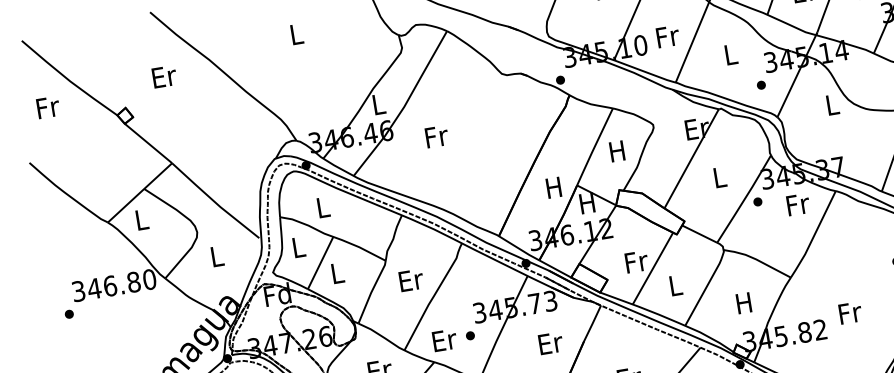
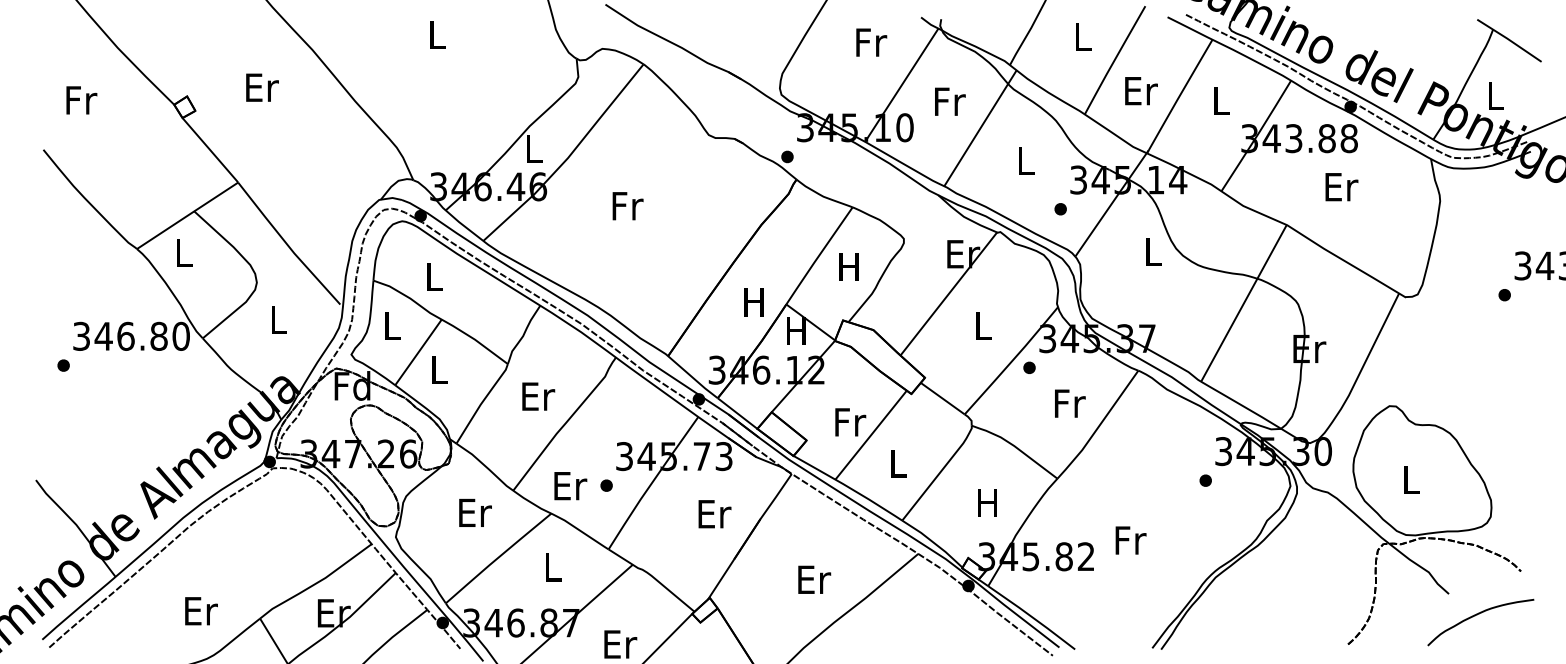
text: (668, 36) -> (950, 101), moved
text: (164, 76) -> (262, 87), moved
text: (48, 107) -> (81, 100), moved
text: (436, 136) -> (627, 206), moved
text: (798, 204) -> (1070, 403), moved

